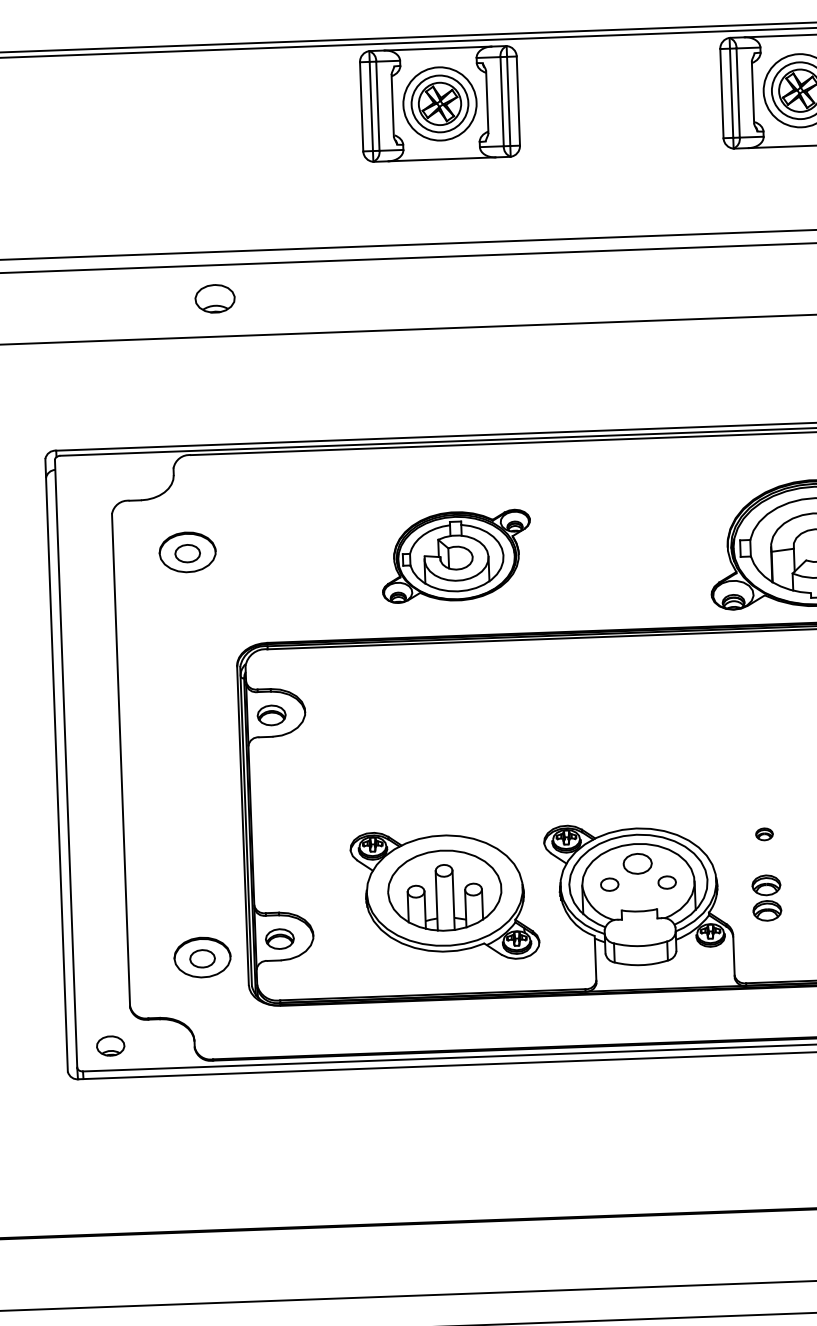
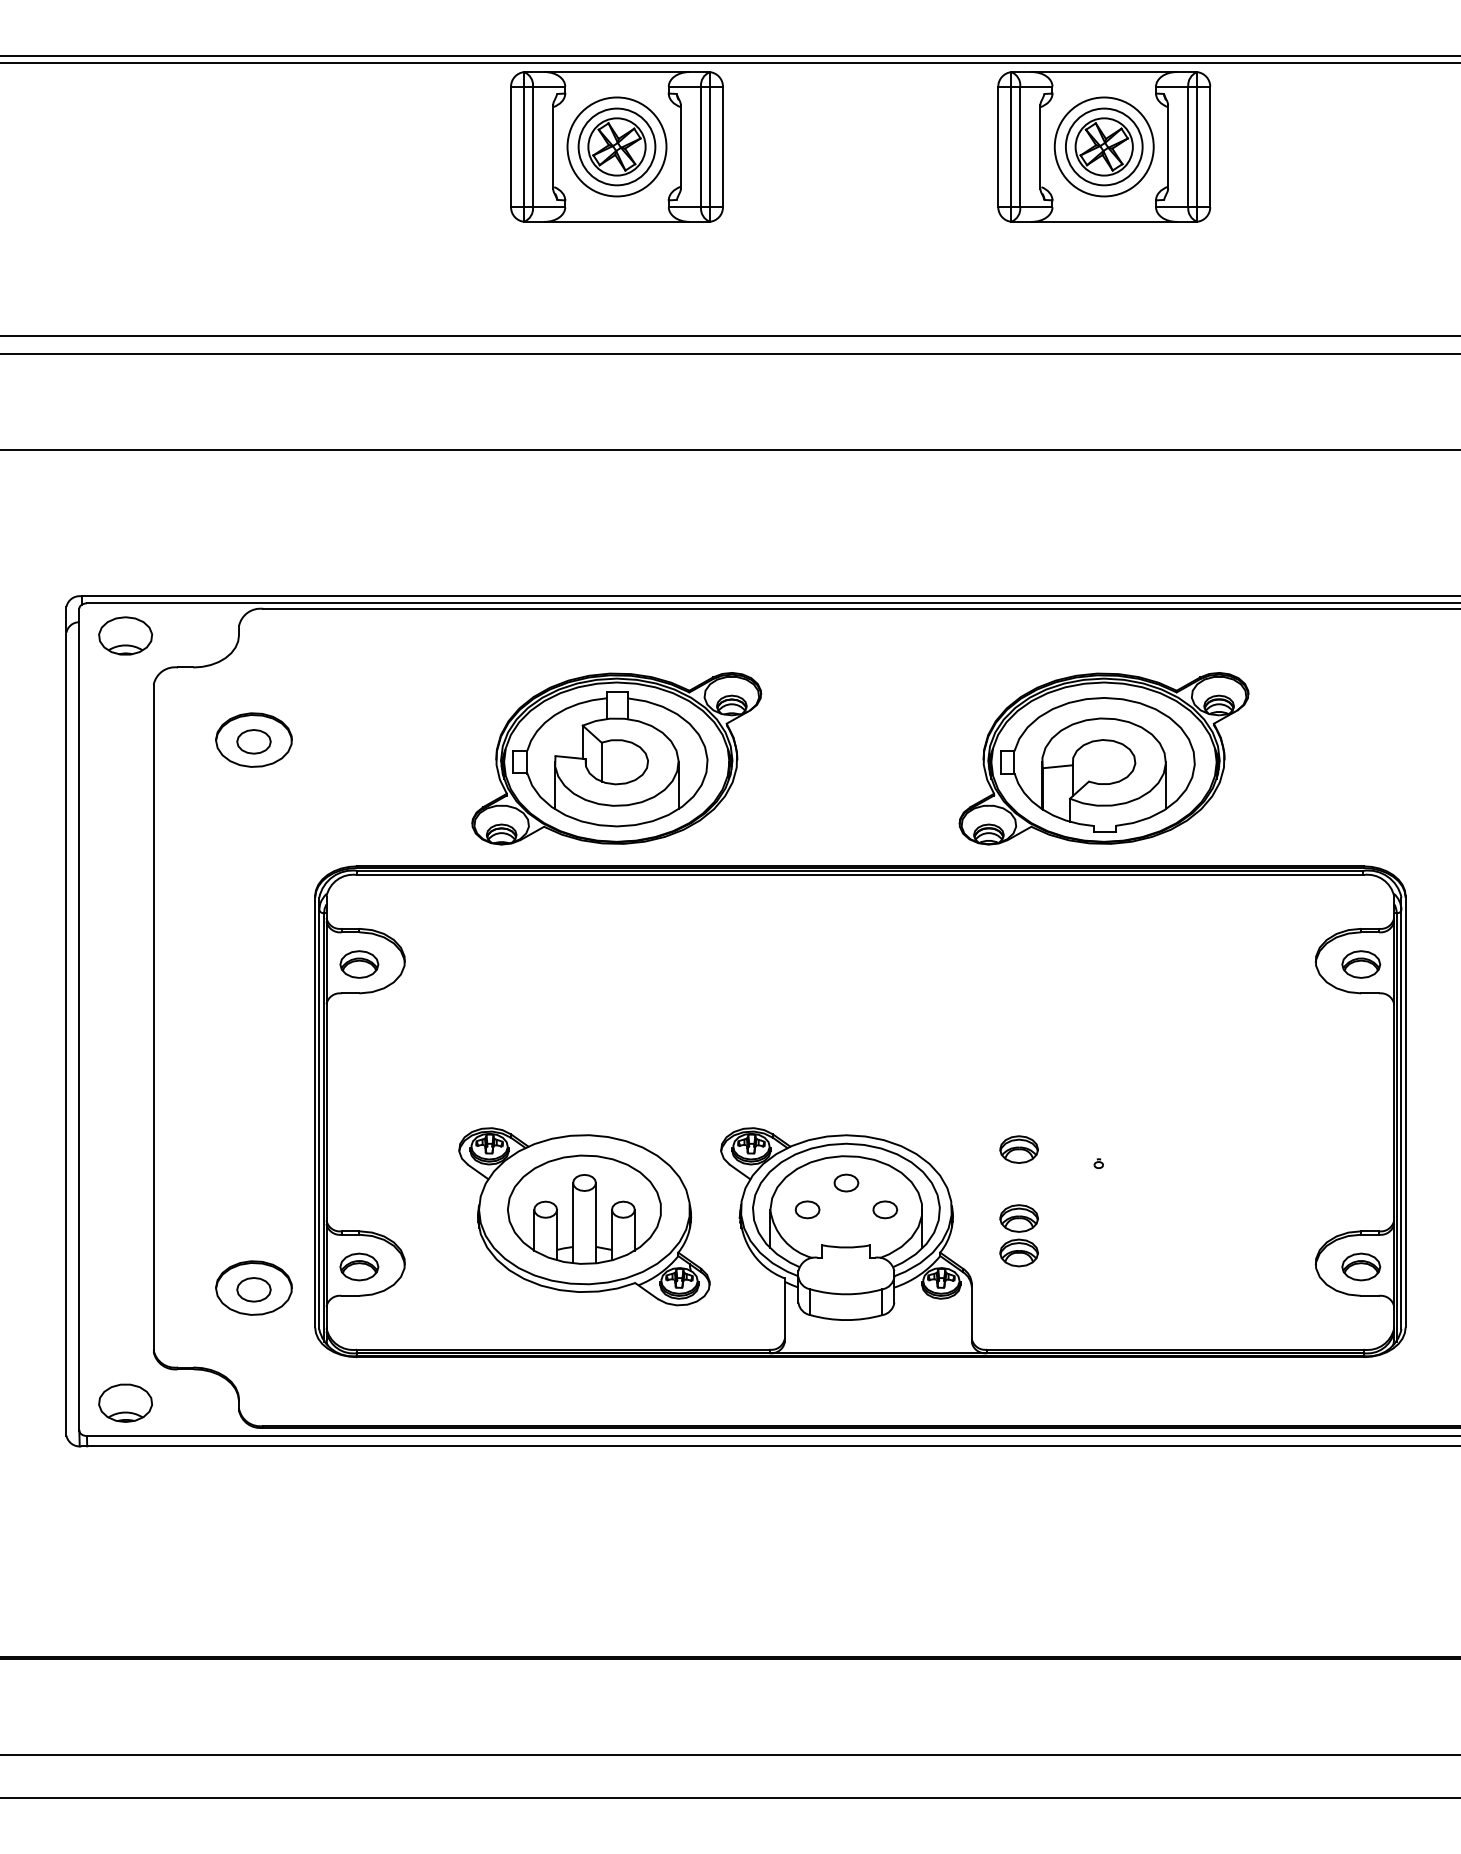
part: (215, 298) -> (125, 635), moved
part: (456, 556) -> (616, 758), size x1.43
part: (764, 834) -> (1018, 1149), size x1.67
part: (637, 863) -> (846, 1182), size x0.62
part: (110, 1045) -> (125, 1402), size x1.43

